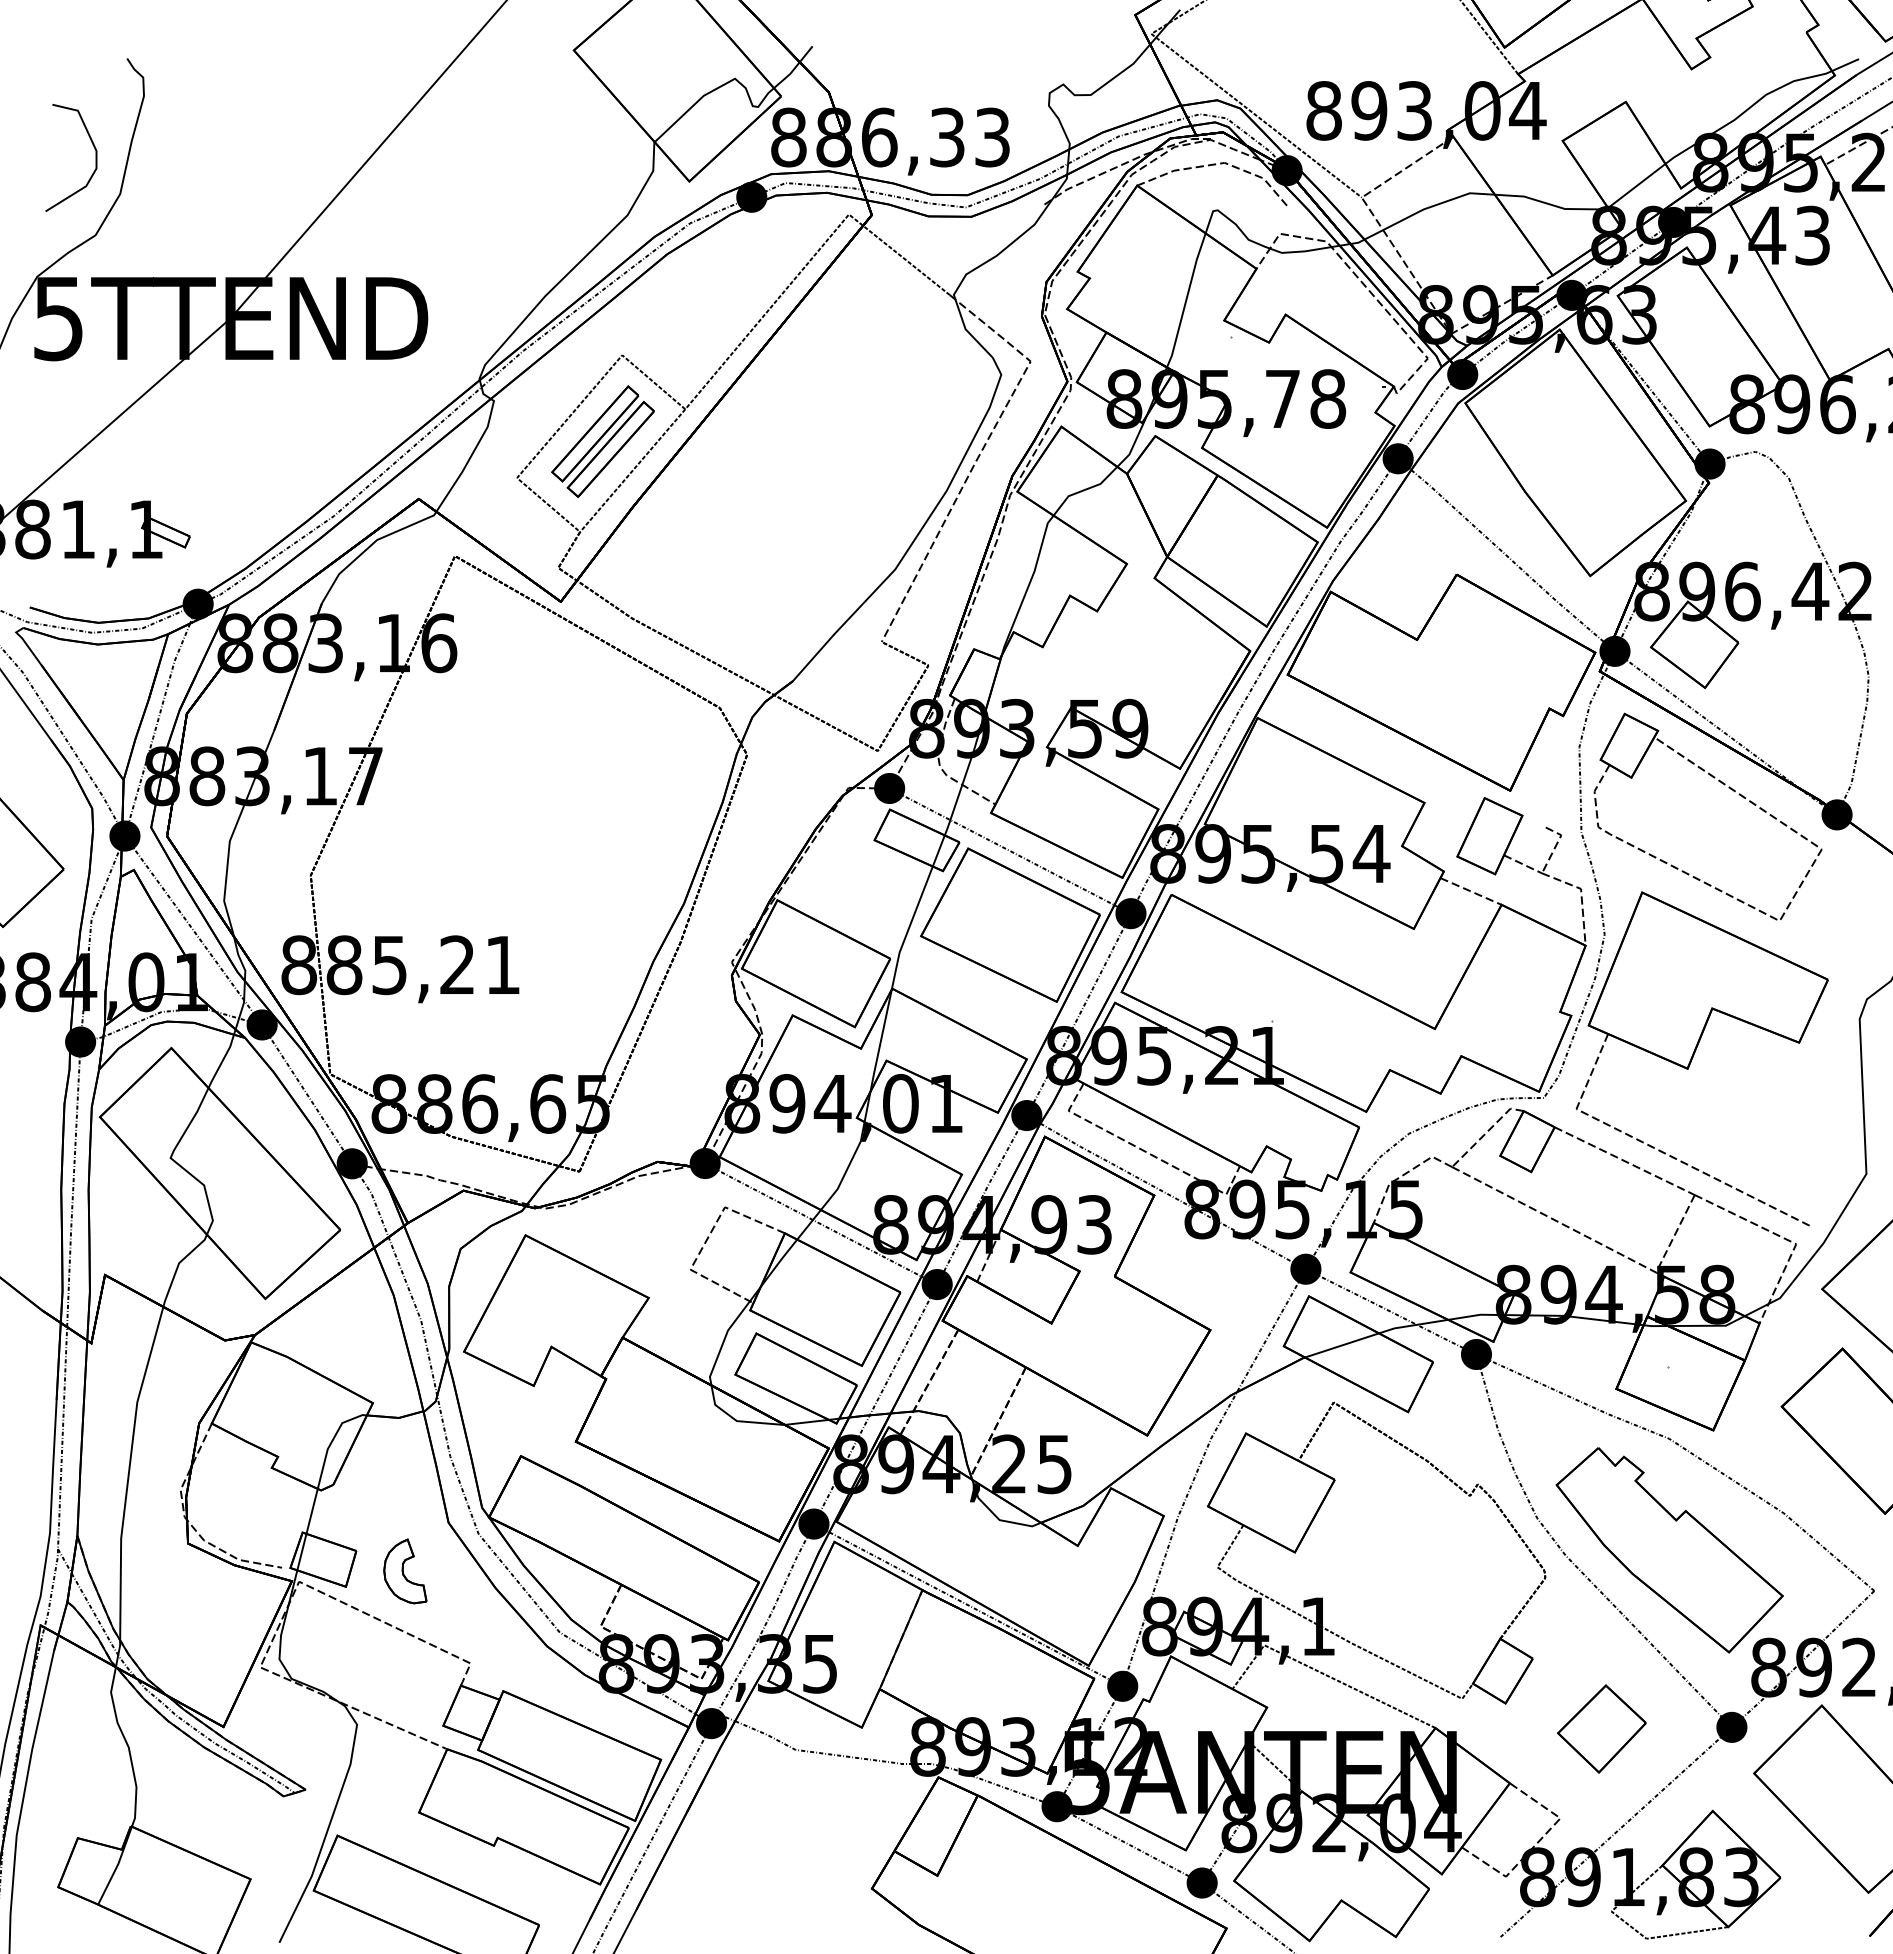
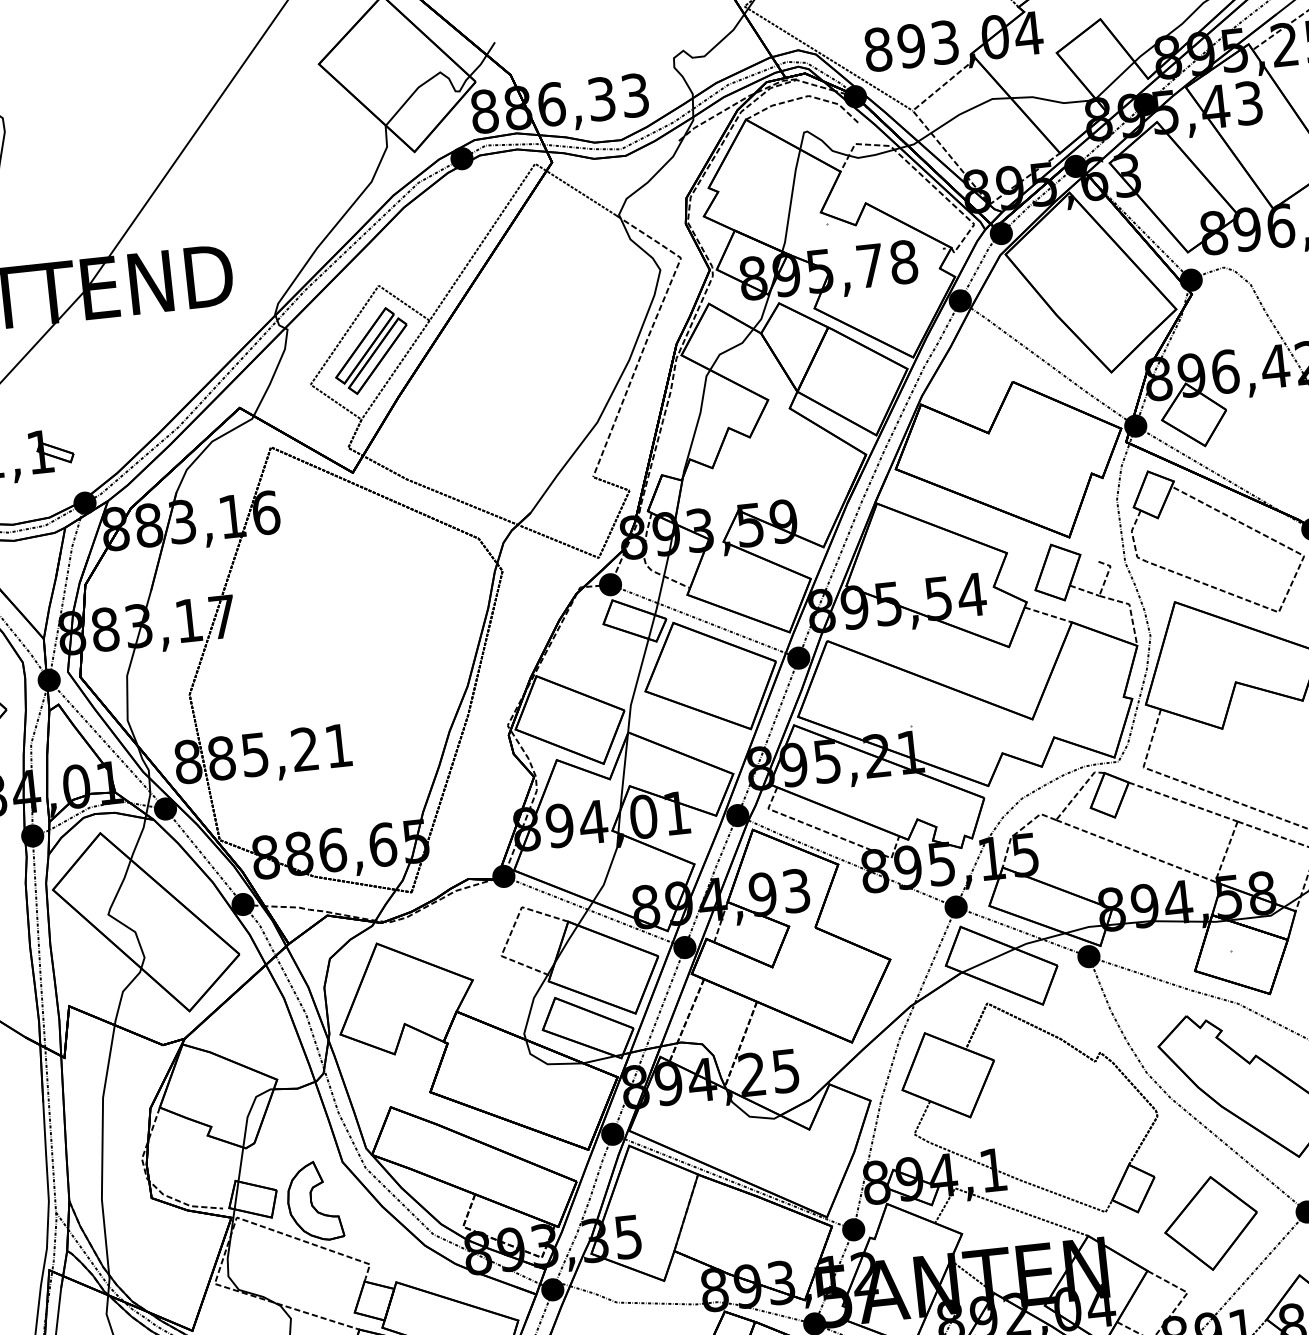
part: (405, 1571) -> (314, 1201), size x1.67
part: (1601, 1728) -> (1210, 1223), size x1.43

